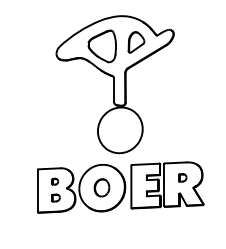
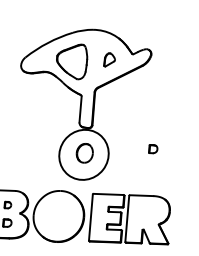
part: (136, 42) -> (109, 60), size x0.6
part: (182, 177) -> (153, 148), moved
part: (101, 187) -> (84, 152), moved

